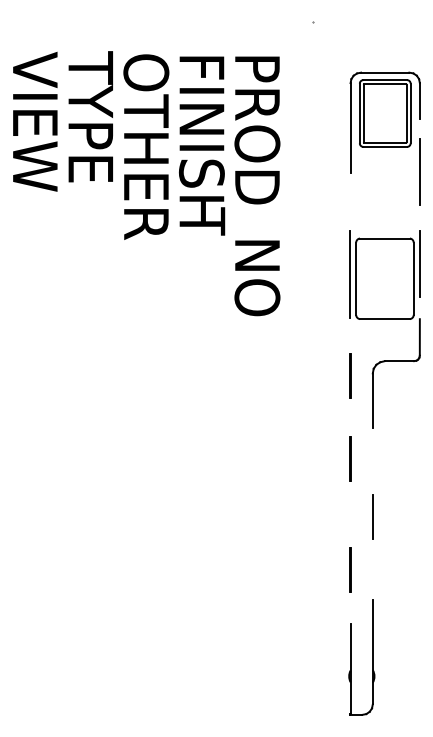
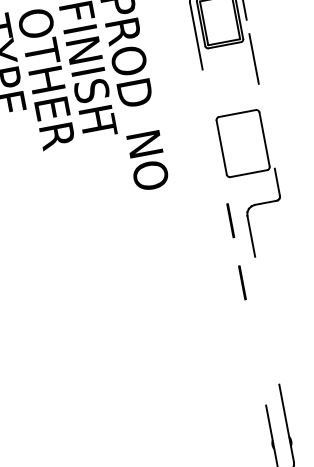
line: (419, 263) -> (266, 127), removed
line: (350, 274) -> (216, 145), removed
line: (372, 516) -> (267, 322), removed
line: (350, 569) -> (258, 365), removed

